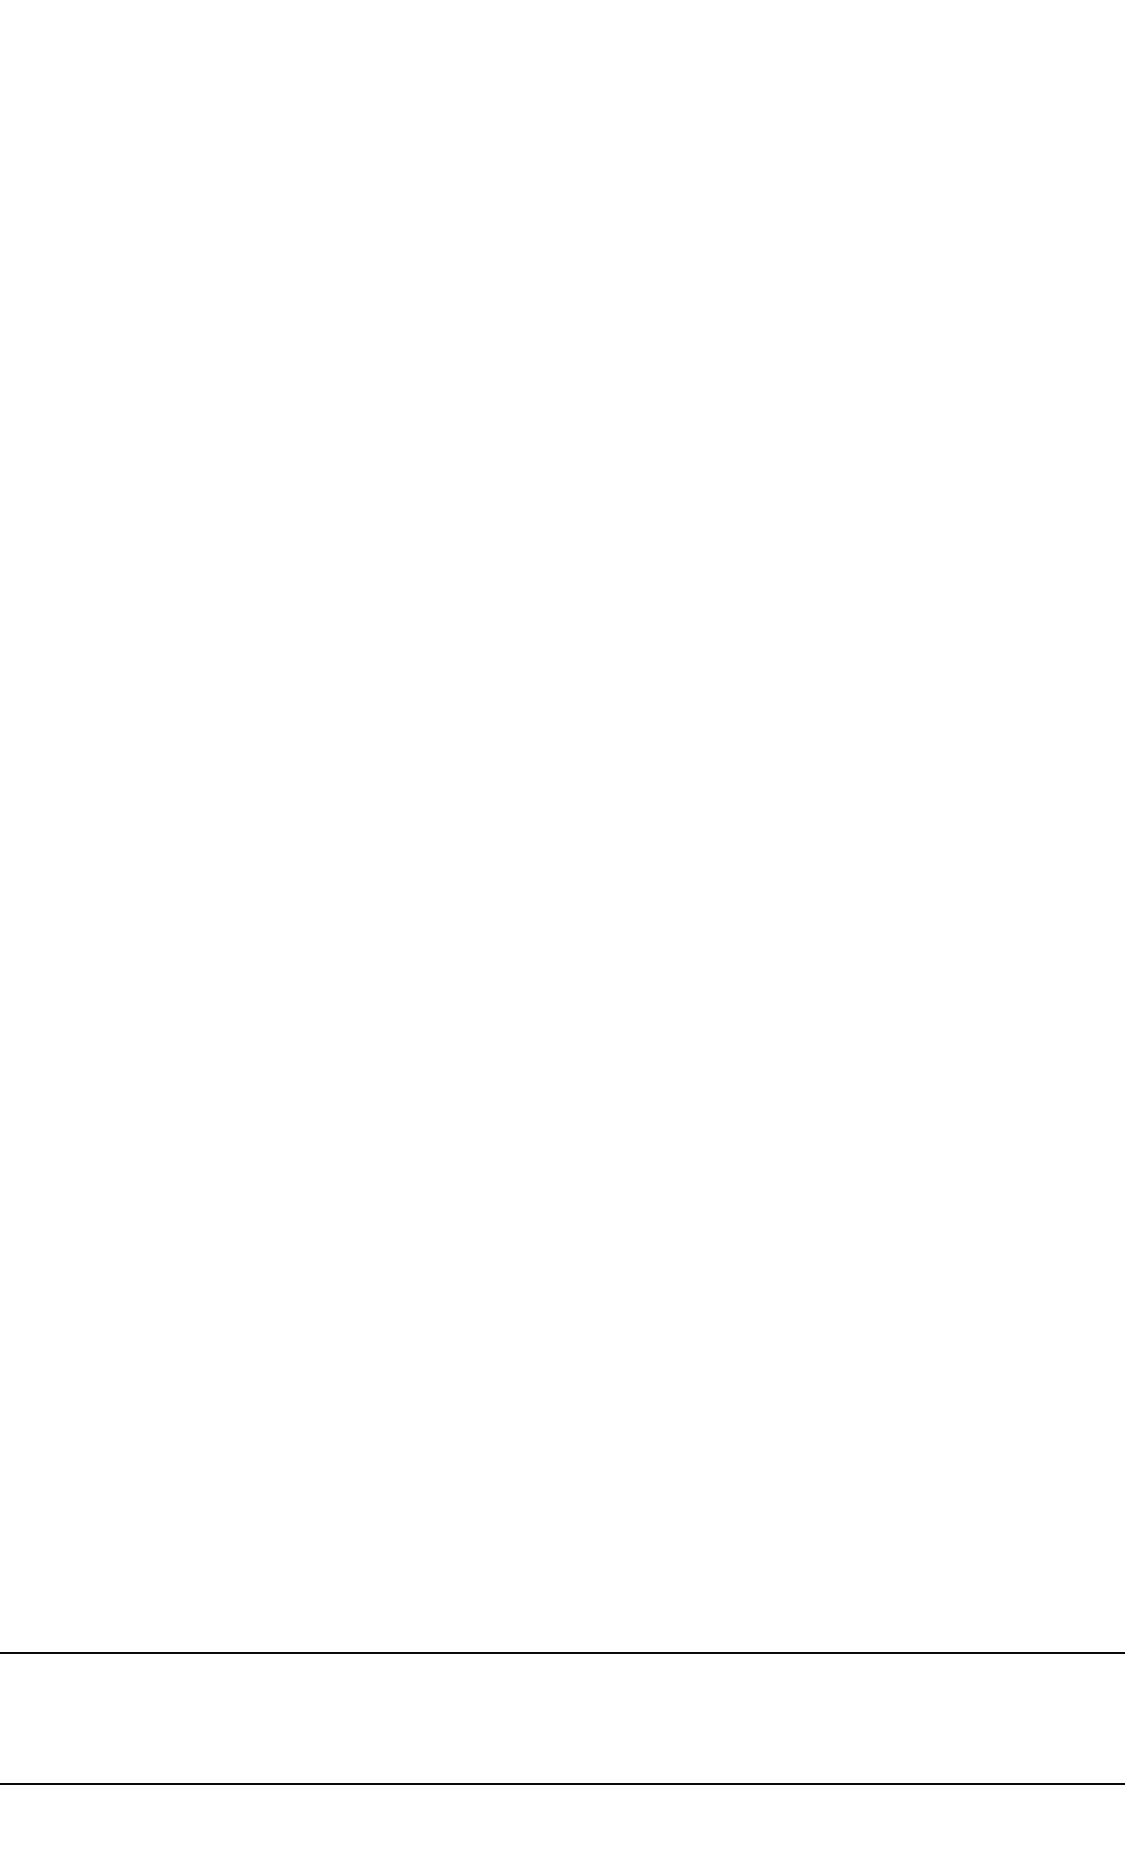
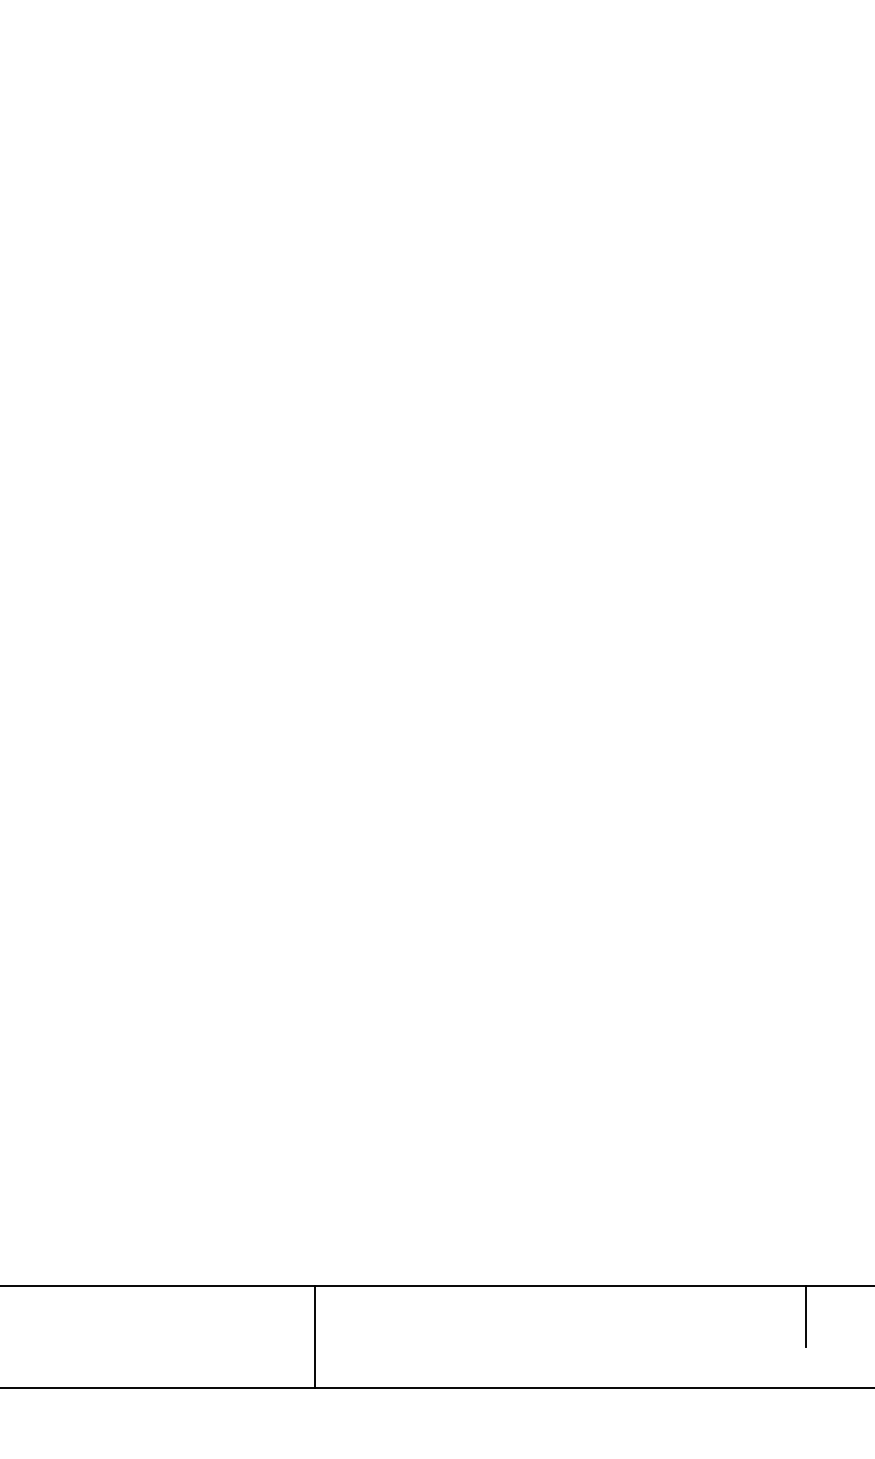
line: (1036, 1691) -> (806, 1316), added
line: (404, 1717) -> (314, 1336), added

